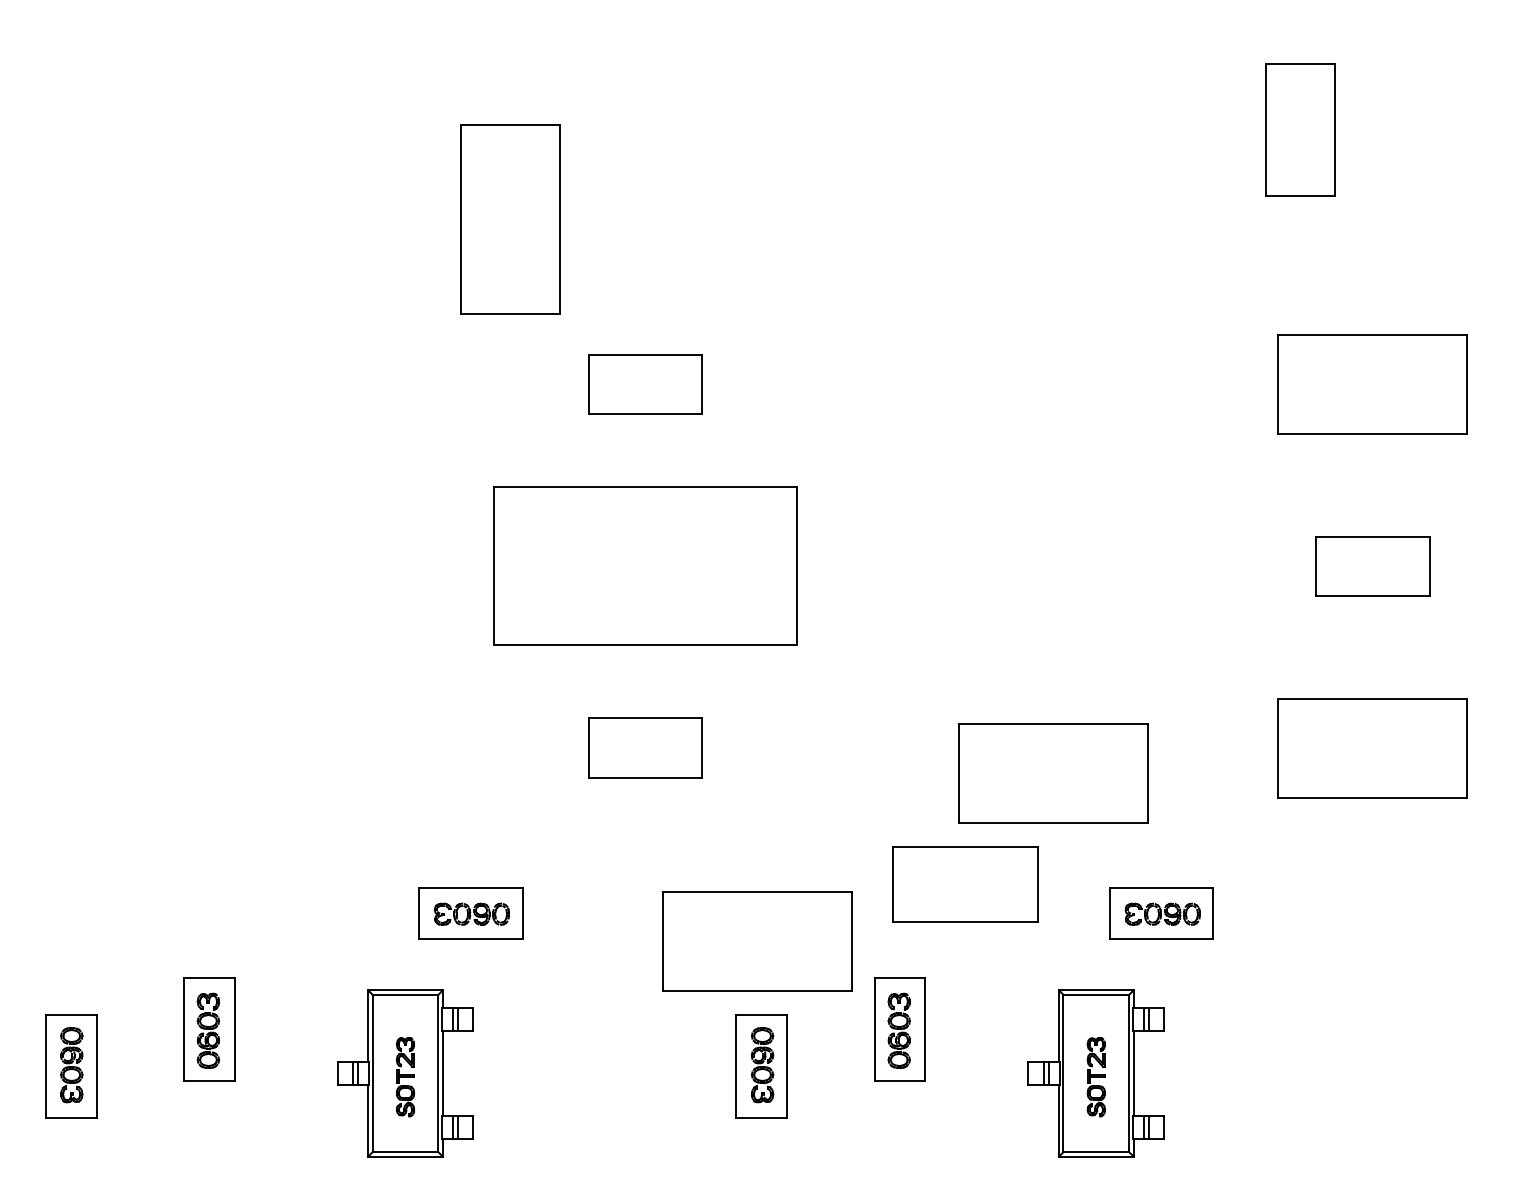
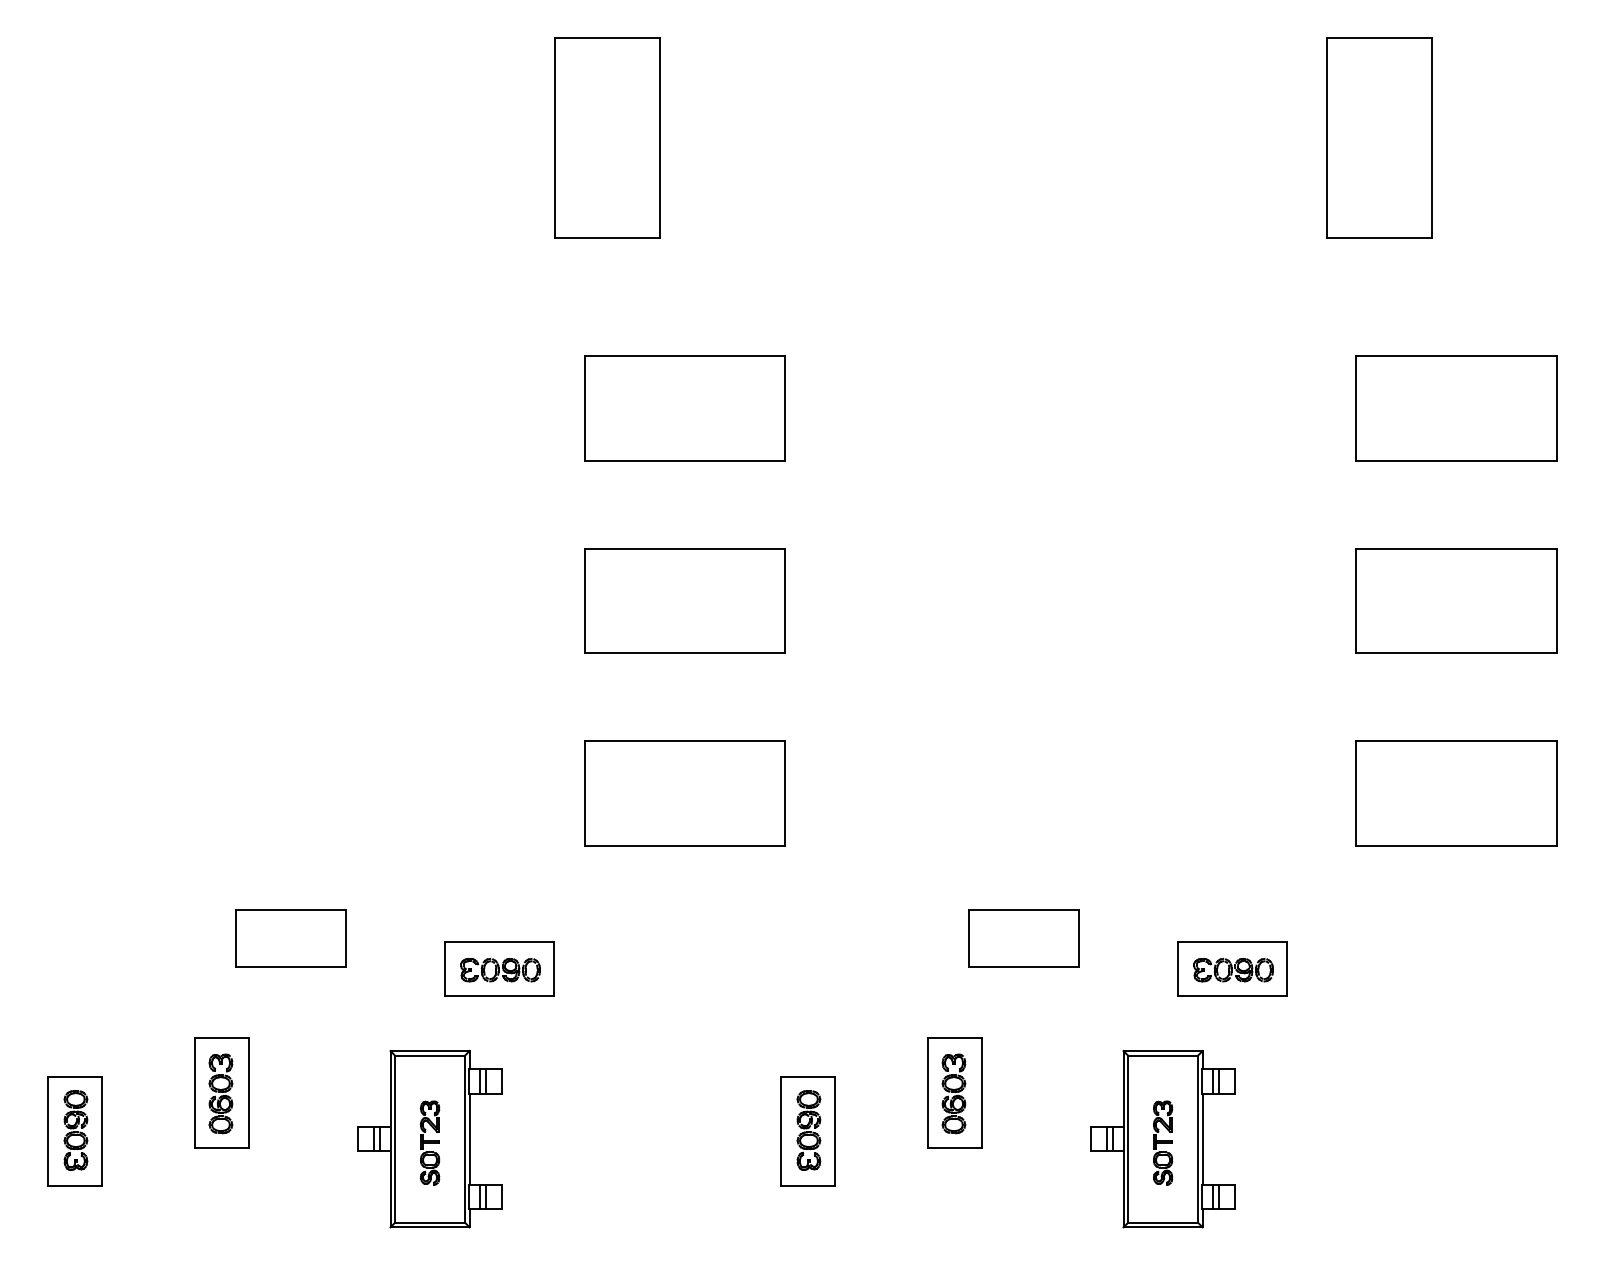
part: (1300, 129) -> (1379, 137), size x1.43
part: (510, 219) -> (607, 137), moved
part: (645, 384) -> (684, 408), size x1.67
part: (645, 565) -> (684, 600), size x0.62
part: (1372, 565) -> (1456, 600), size x1.67
part: (645, 747) -> (684, 793), size x1.67
part: (1053, 774) -> (1117, 821), removed
part: (273, 884) -> (290, 938), added
part: (964, 884) -> (1023, 938), size x0.71
part: (757, 940) -> (803, 998), removed

